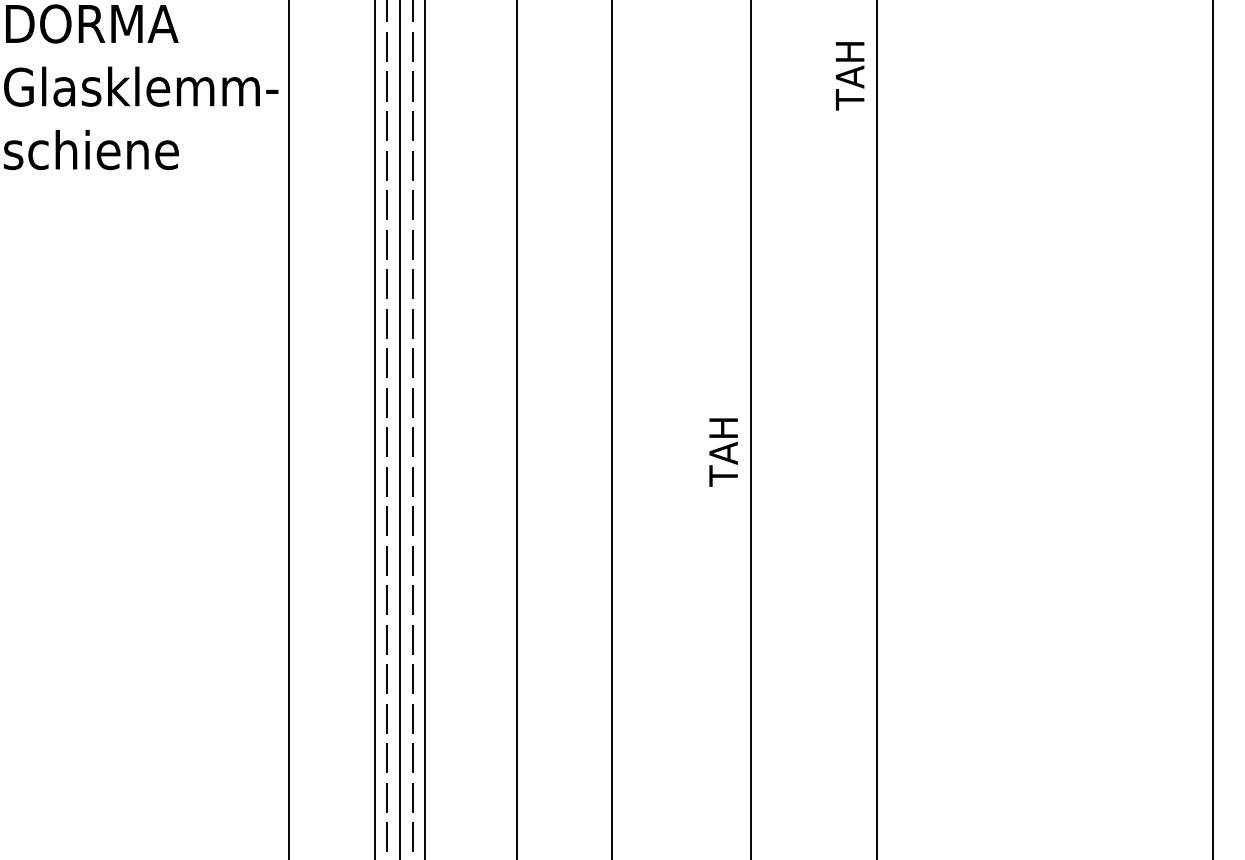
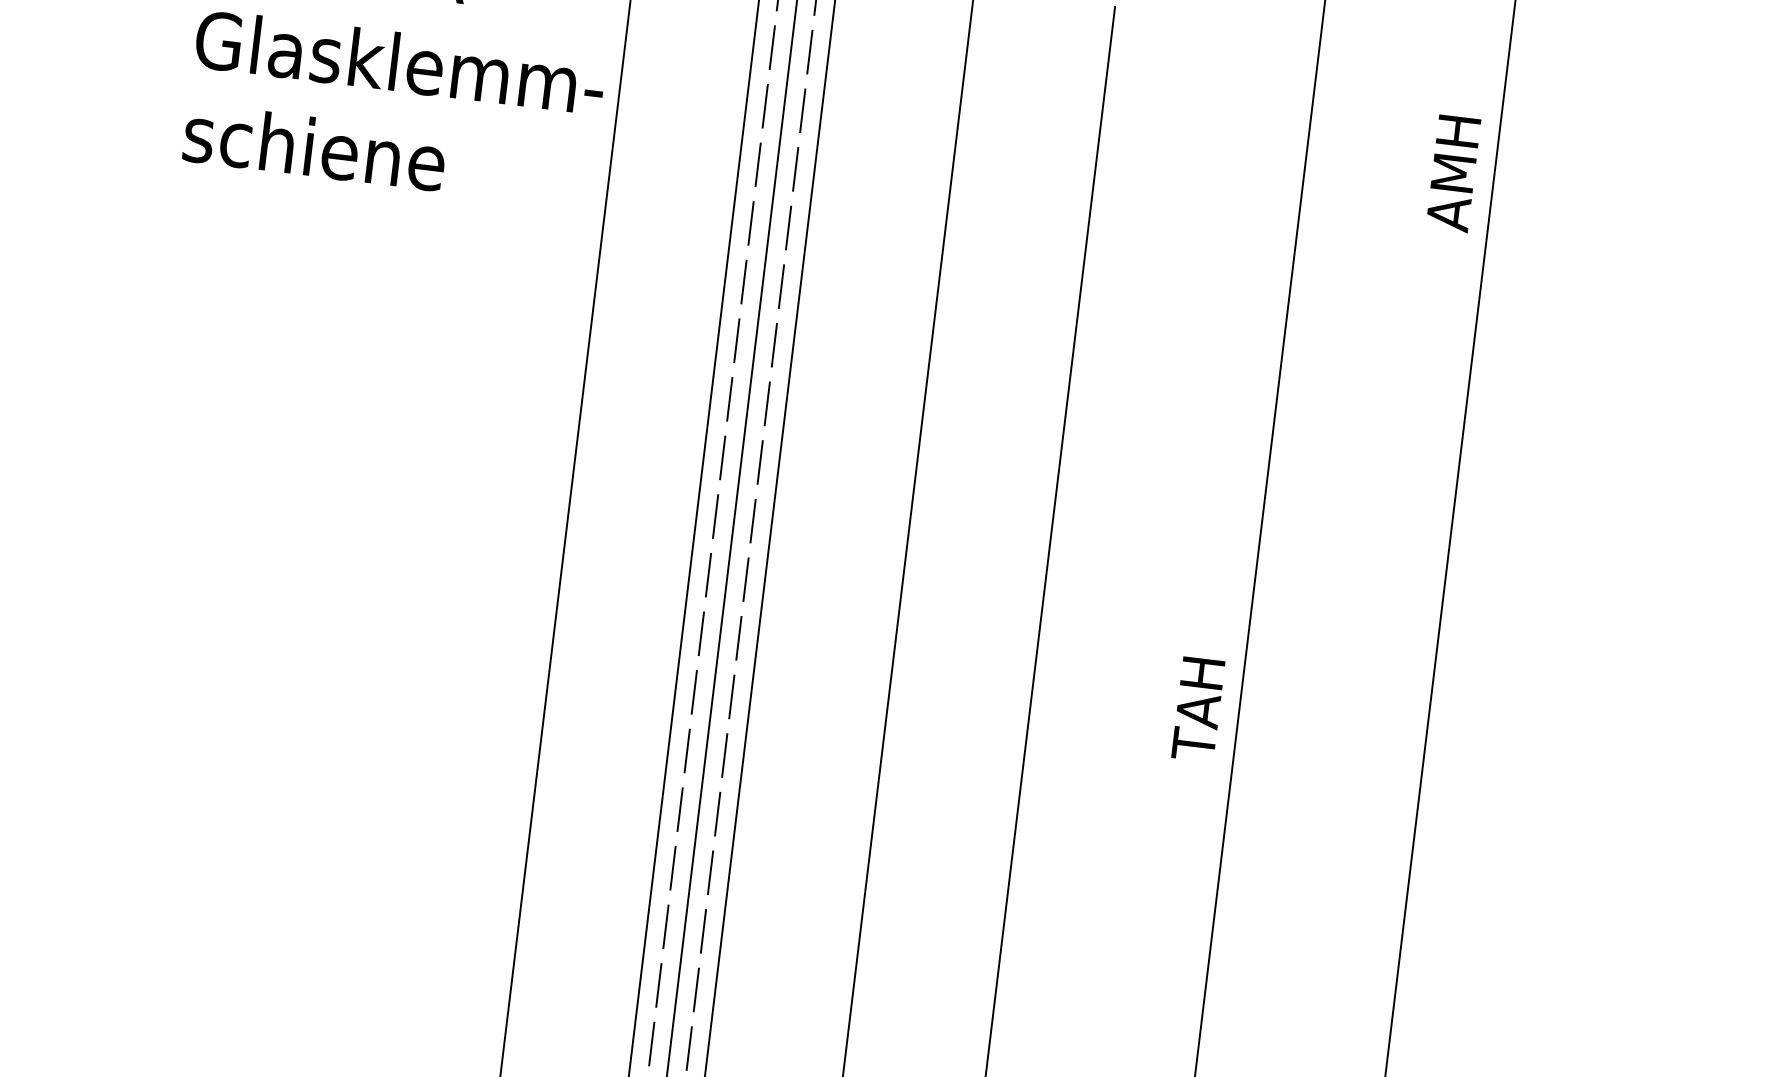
text: (849, 75) -> (1452, 172), TAH -> AMH

